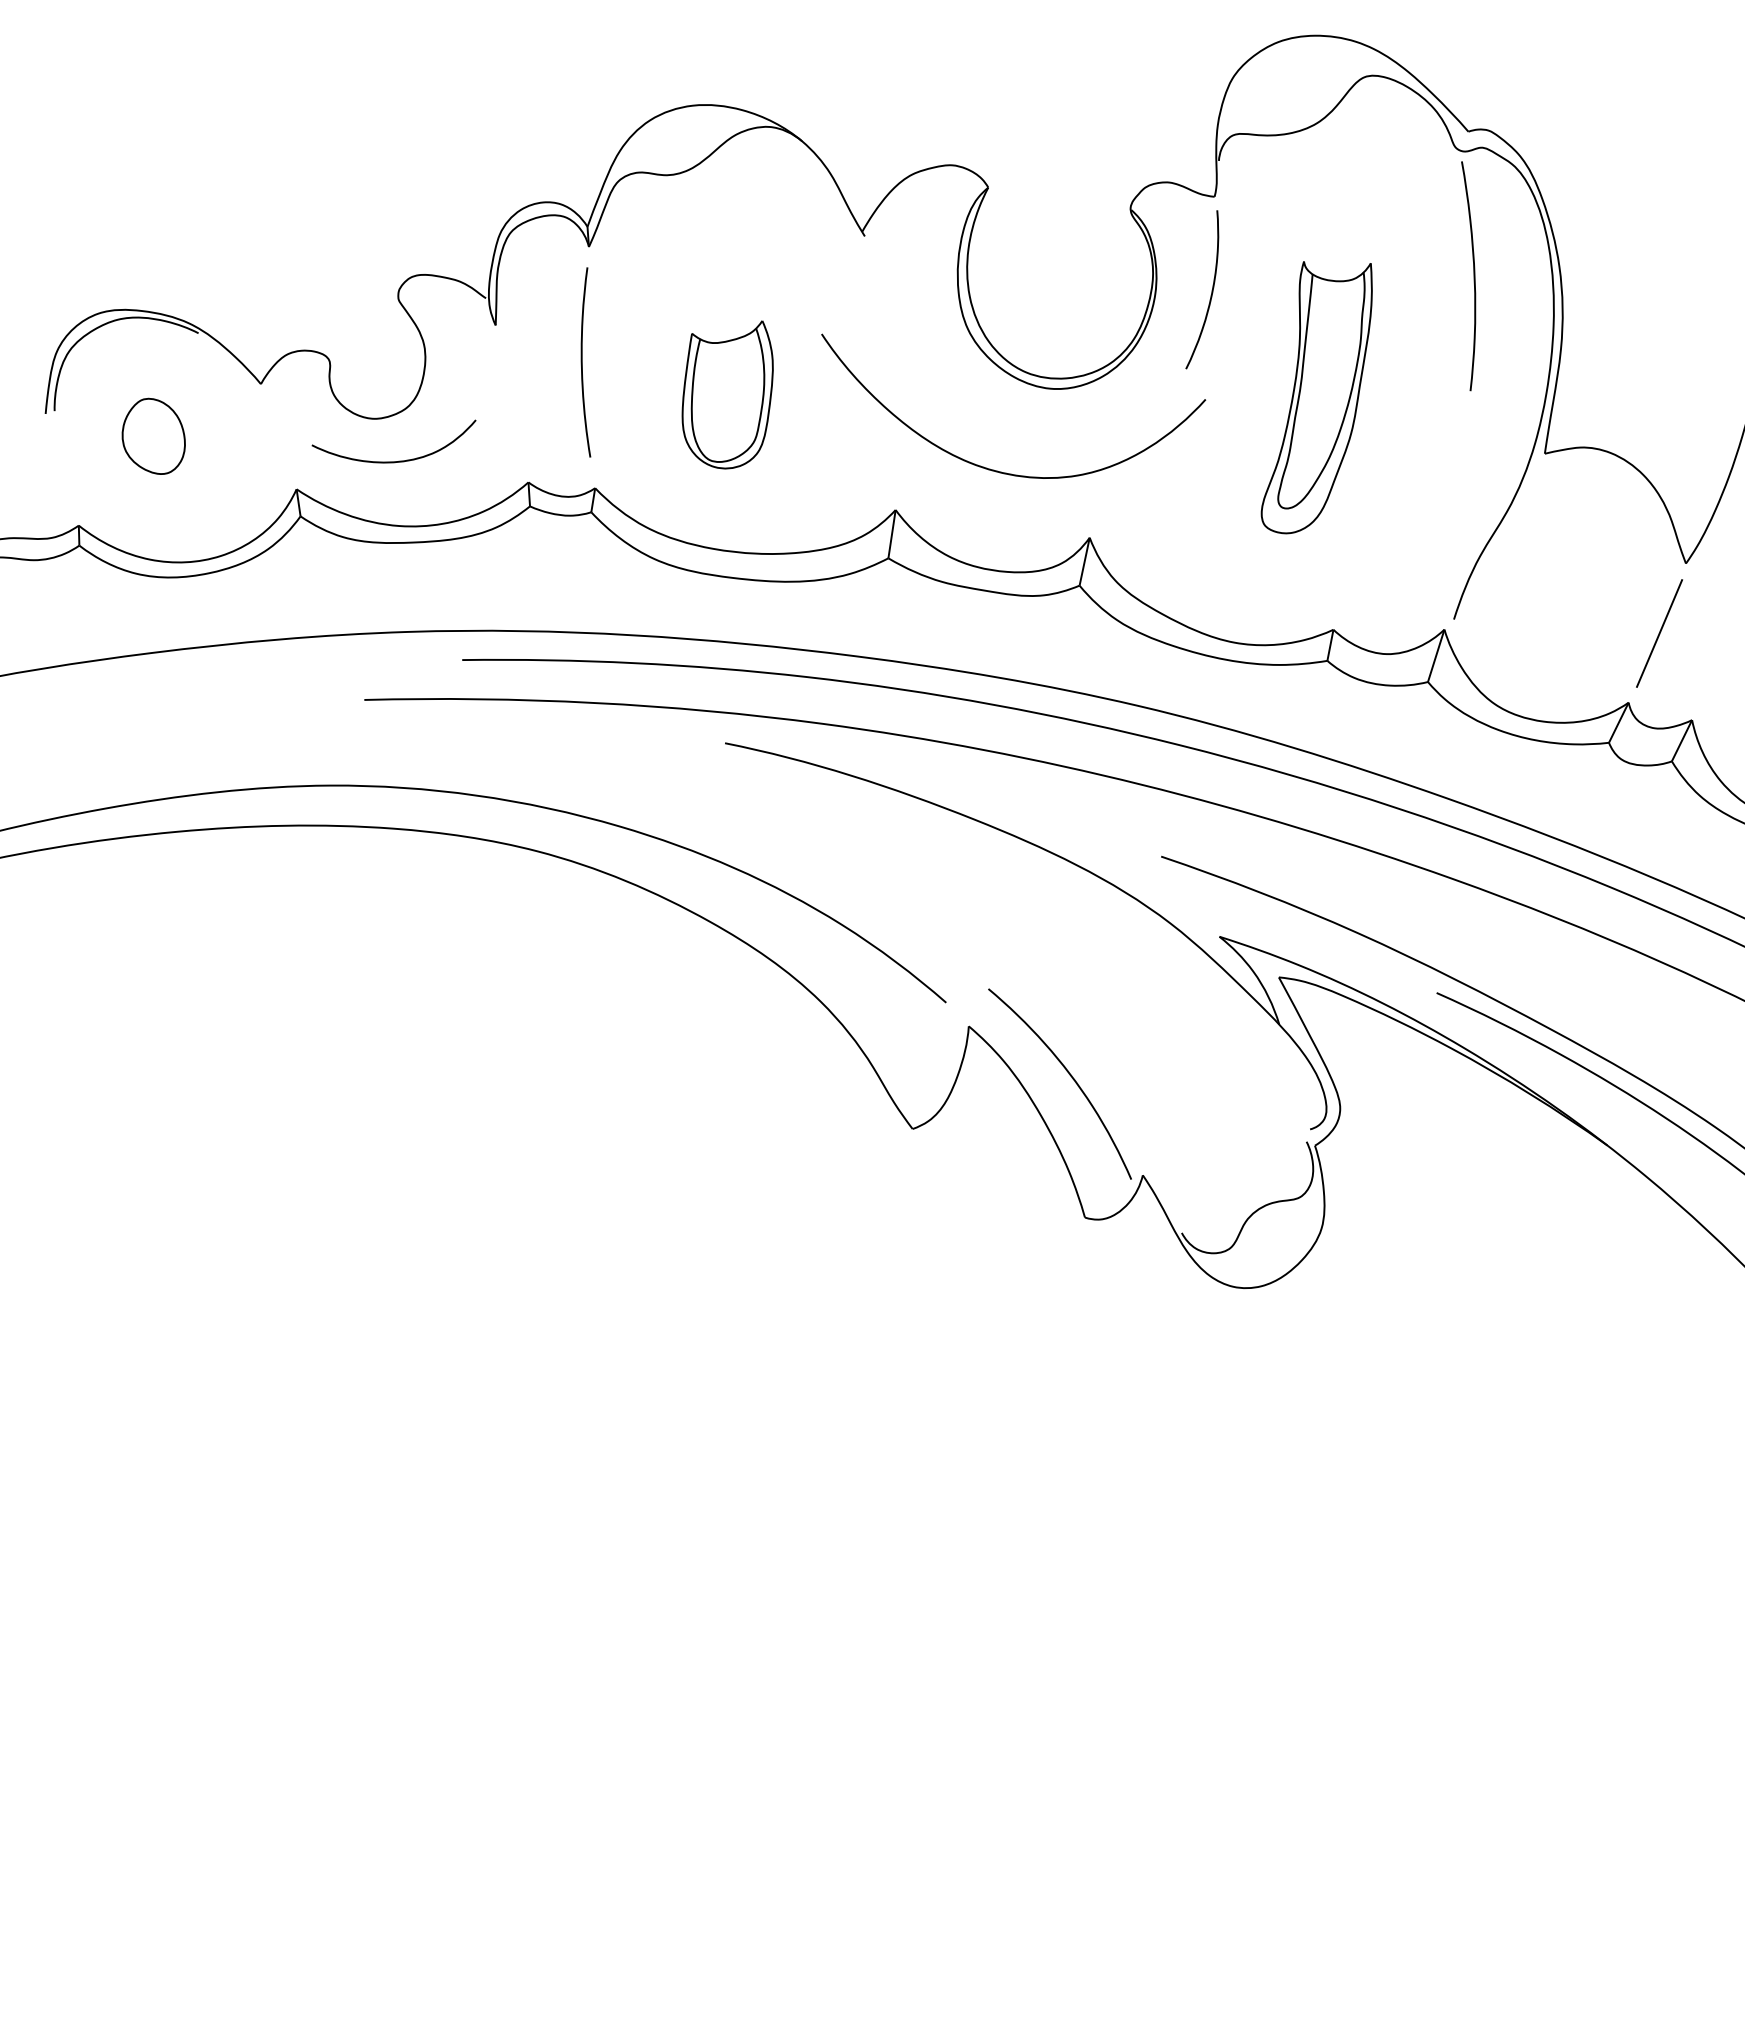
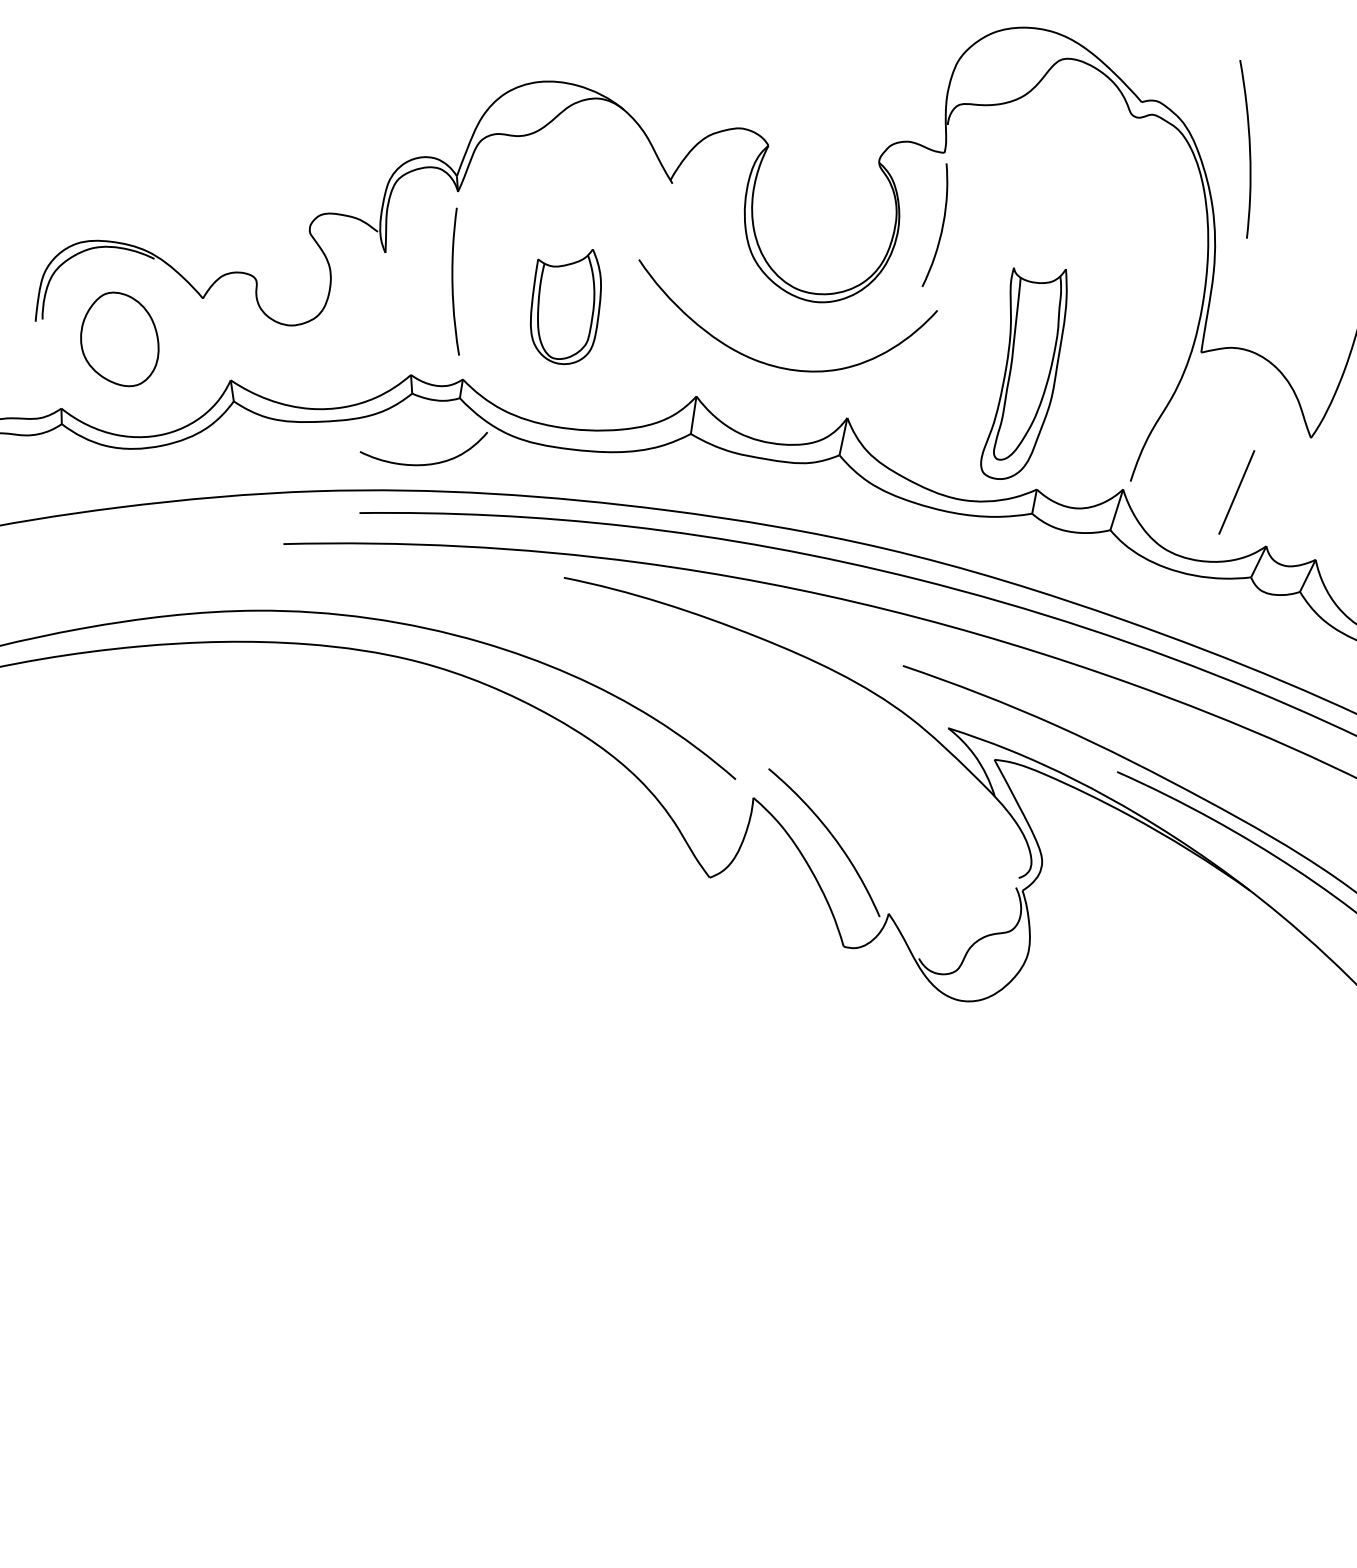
curve: (1473, 276) -> (1249, 149), moved
part: (1316, 397) -> (1023, 373), moved
part: (153, 435) -> (119, 338), size x1.6
curve: (399, 460) -> (428, 463), moved
line: (1659, 633) -> (1236, 492), moved

